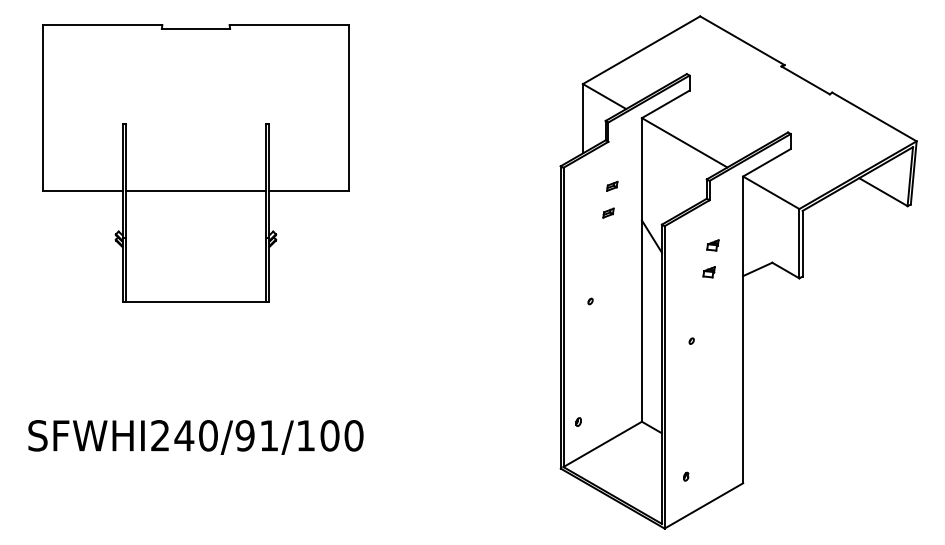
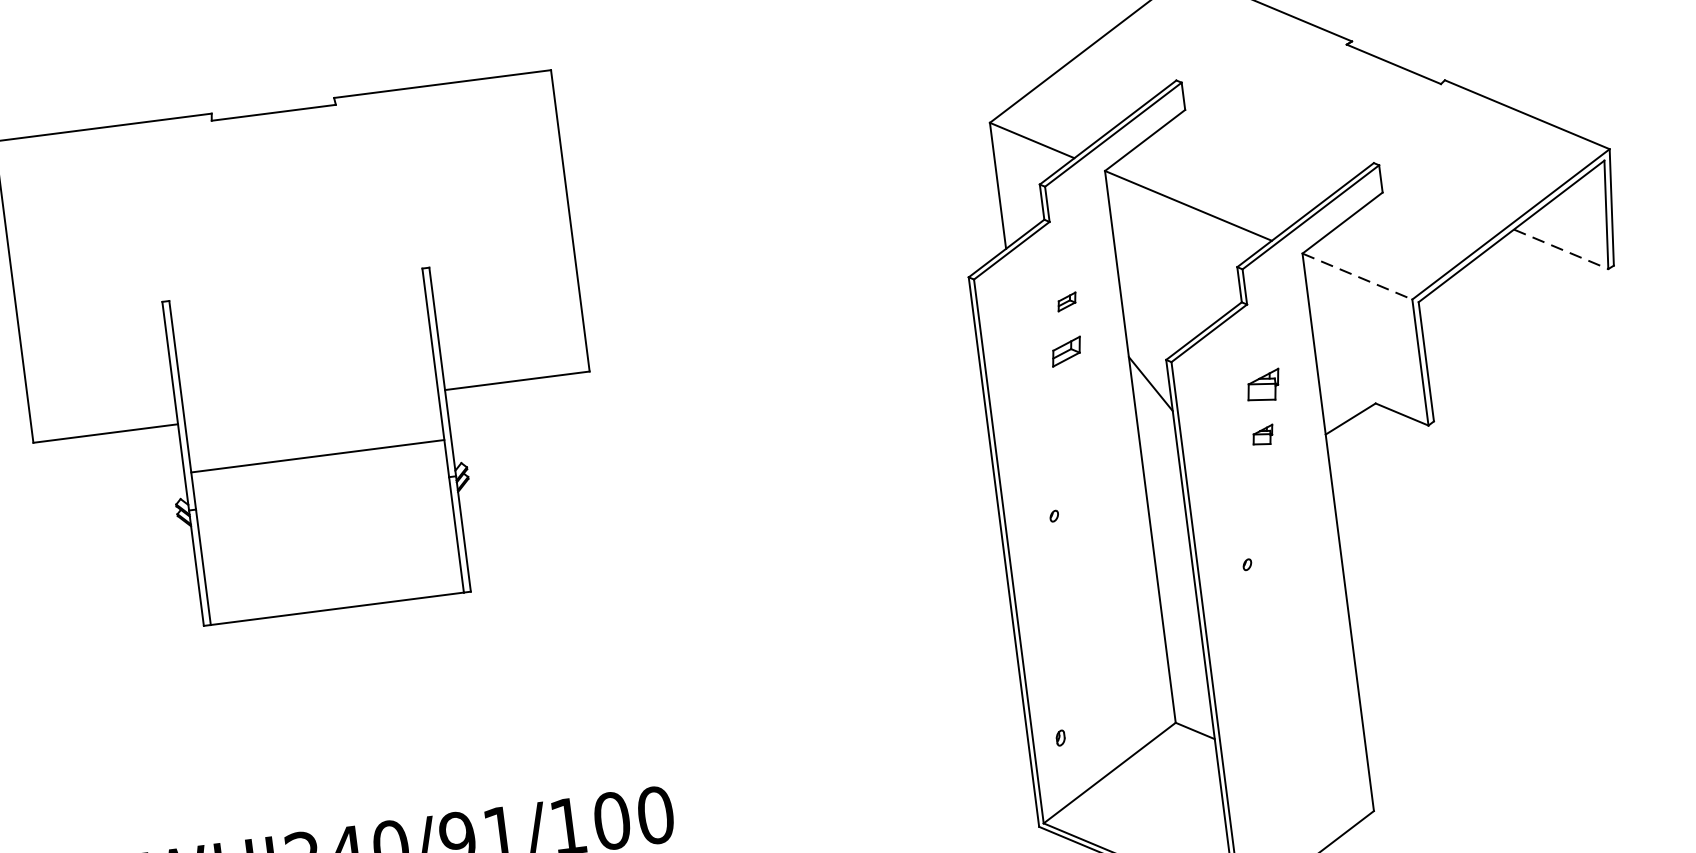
line: (195, 190) -> (316, 455), moved
line: (883, 192) -> (1561, 249), solid -> dashed
line: (771, 193) -> (1358, 277), solid -> dashed
part: (608, 212) -> (1066, 350), size x1.6
part: (712, 245) -> (1262, 386), size x1.6
part: (686, 476) -> (1269, 811), removed

